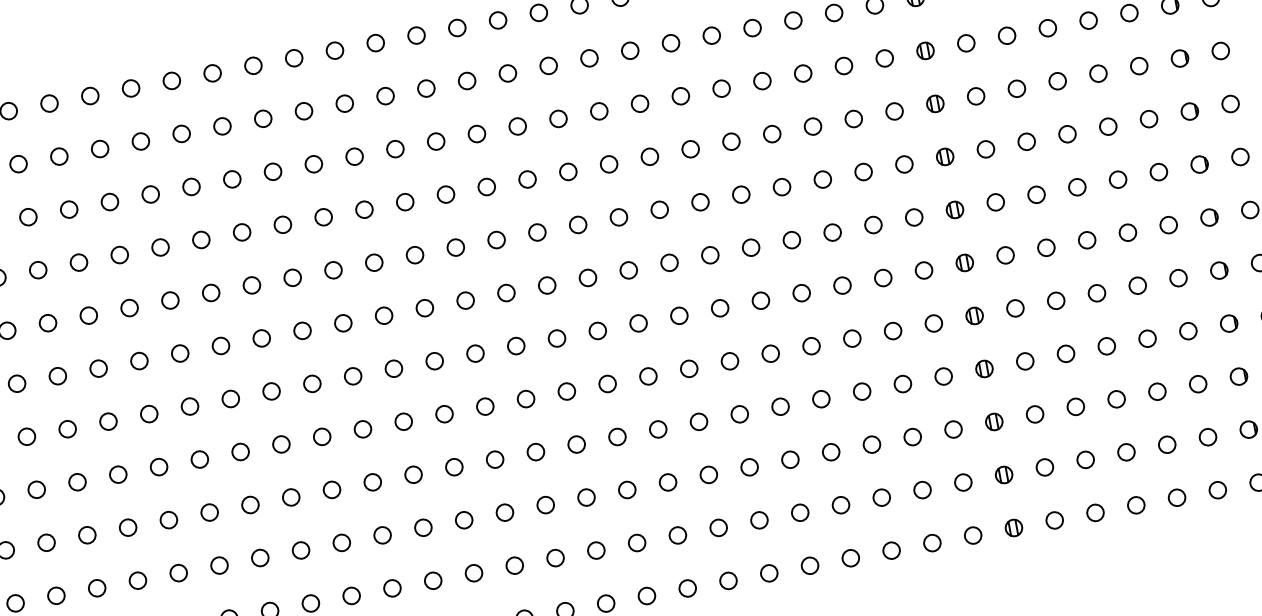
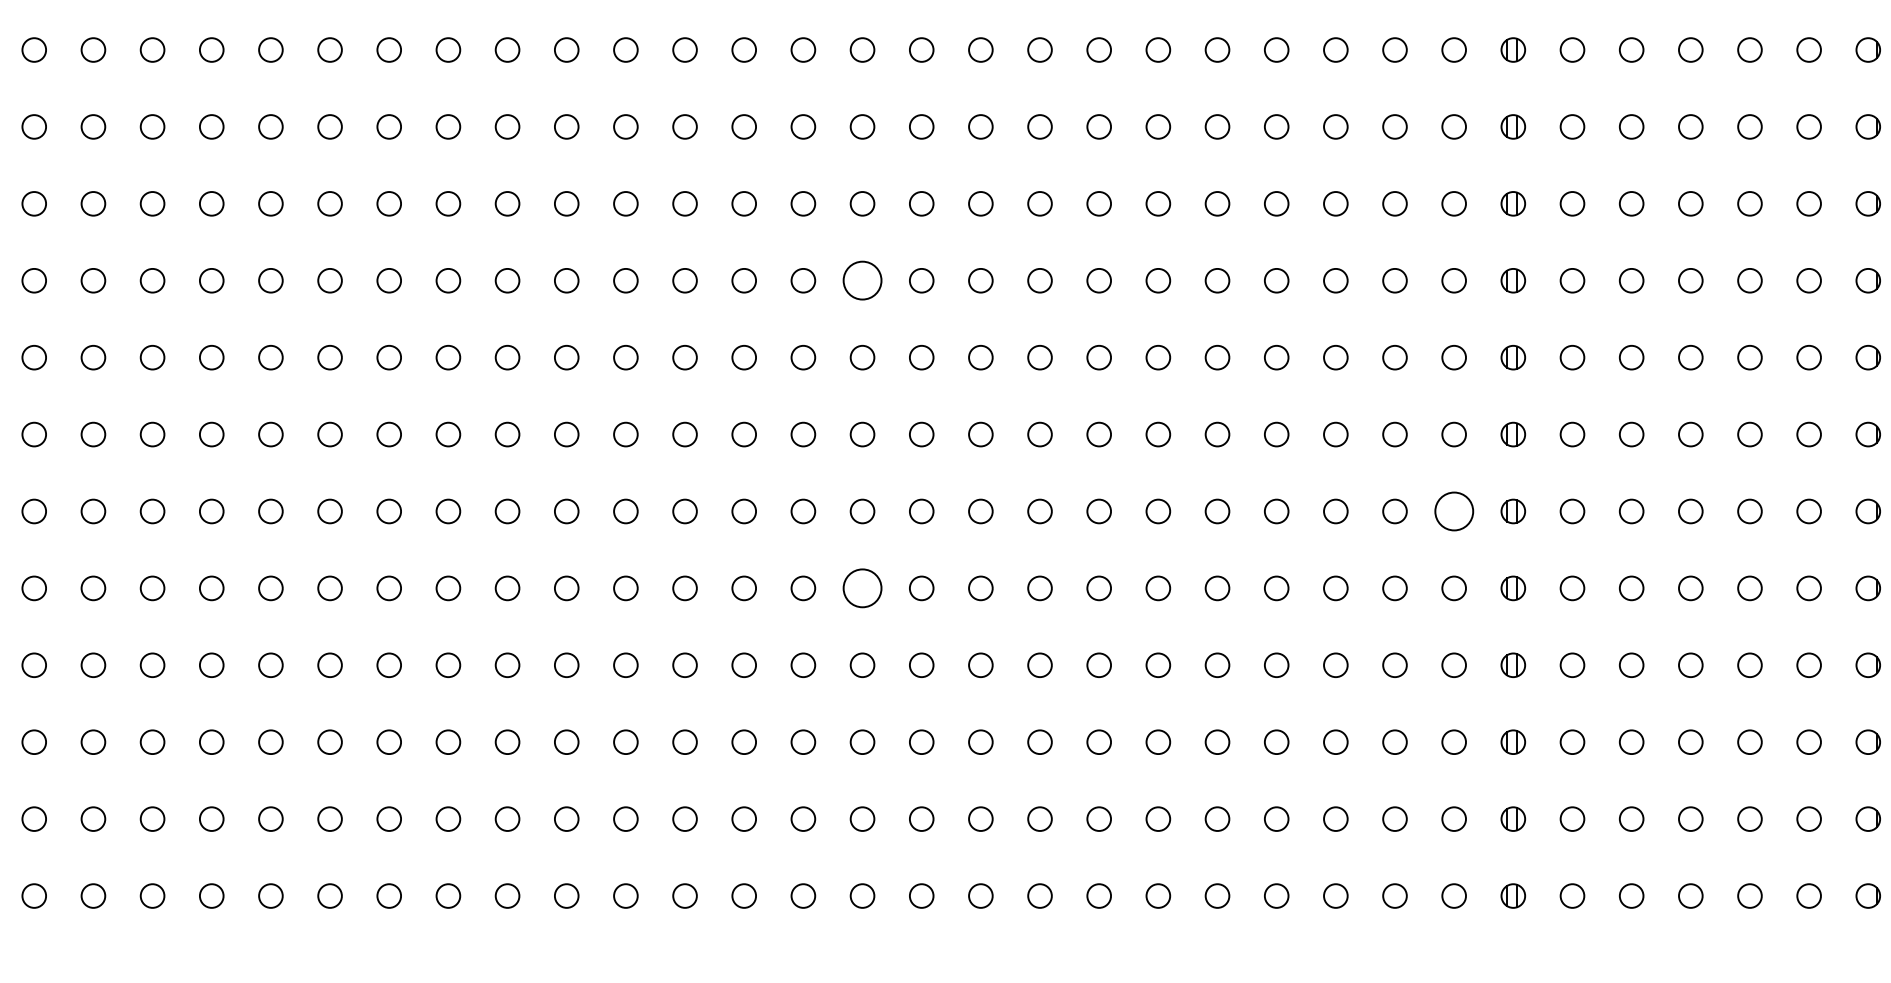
circle: (486, 186) -> (862, 280), size x1.6
circle: (923, 270) -> (1453, 511), size x1.6
circle: (526, 399) -> (862, 588), size x1.6

